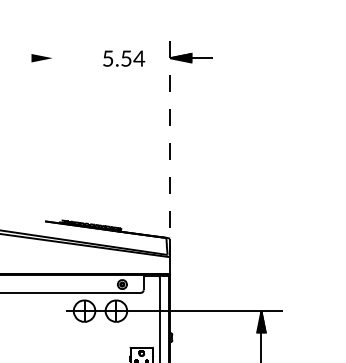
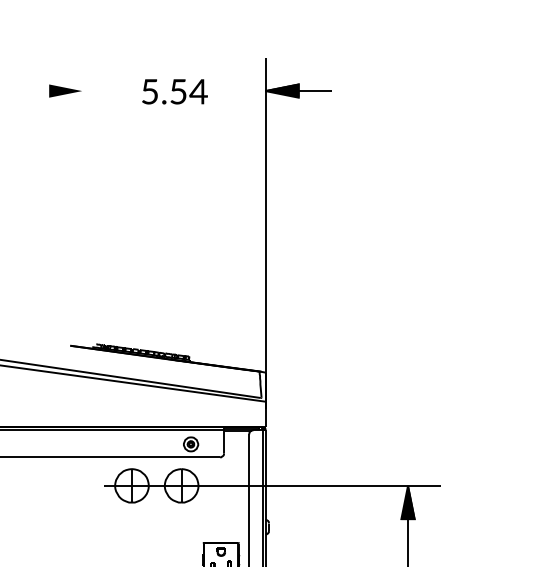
text: (124, 58) -> (175, 91), moved
line: (170, 148) -> (266, 231), dashed -> solid

